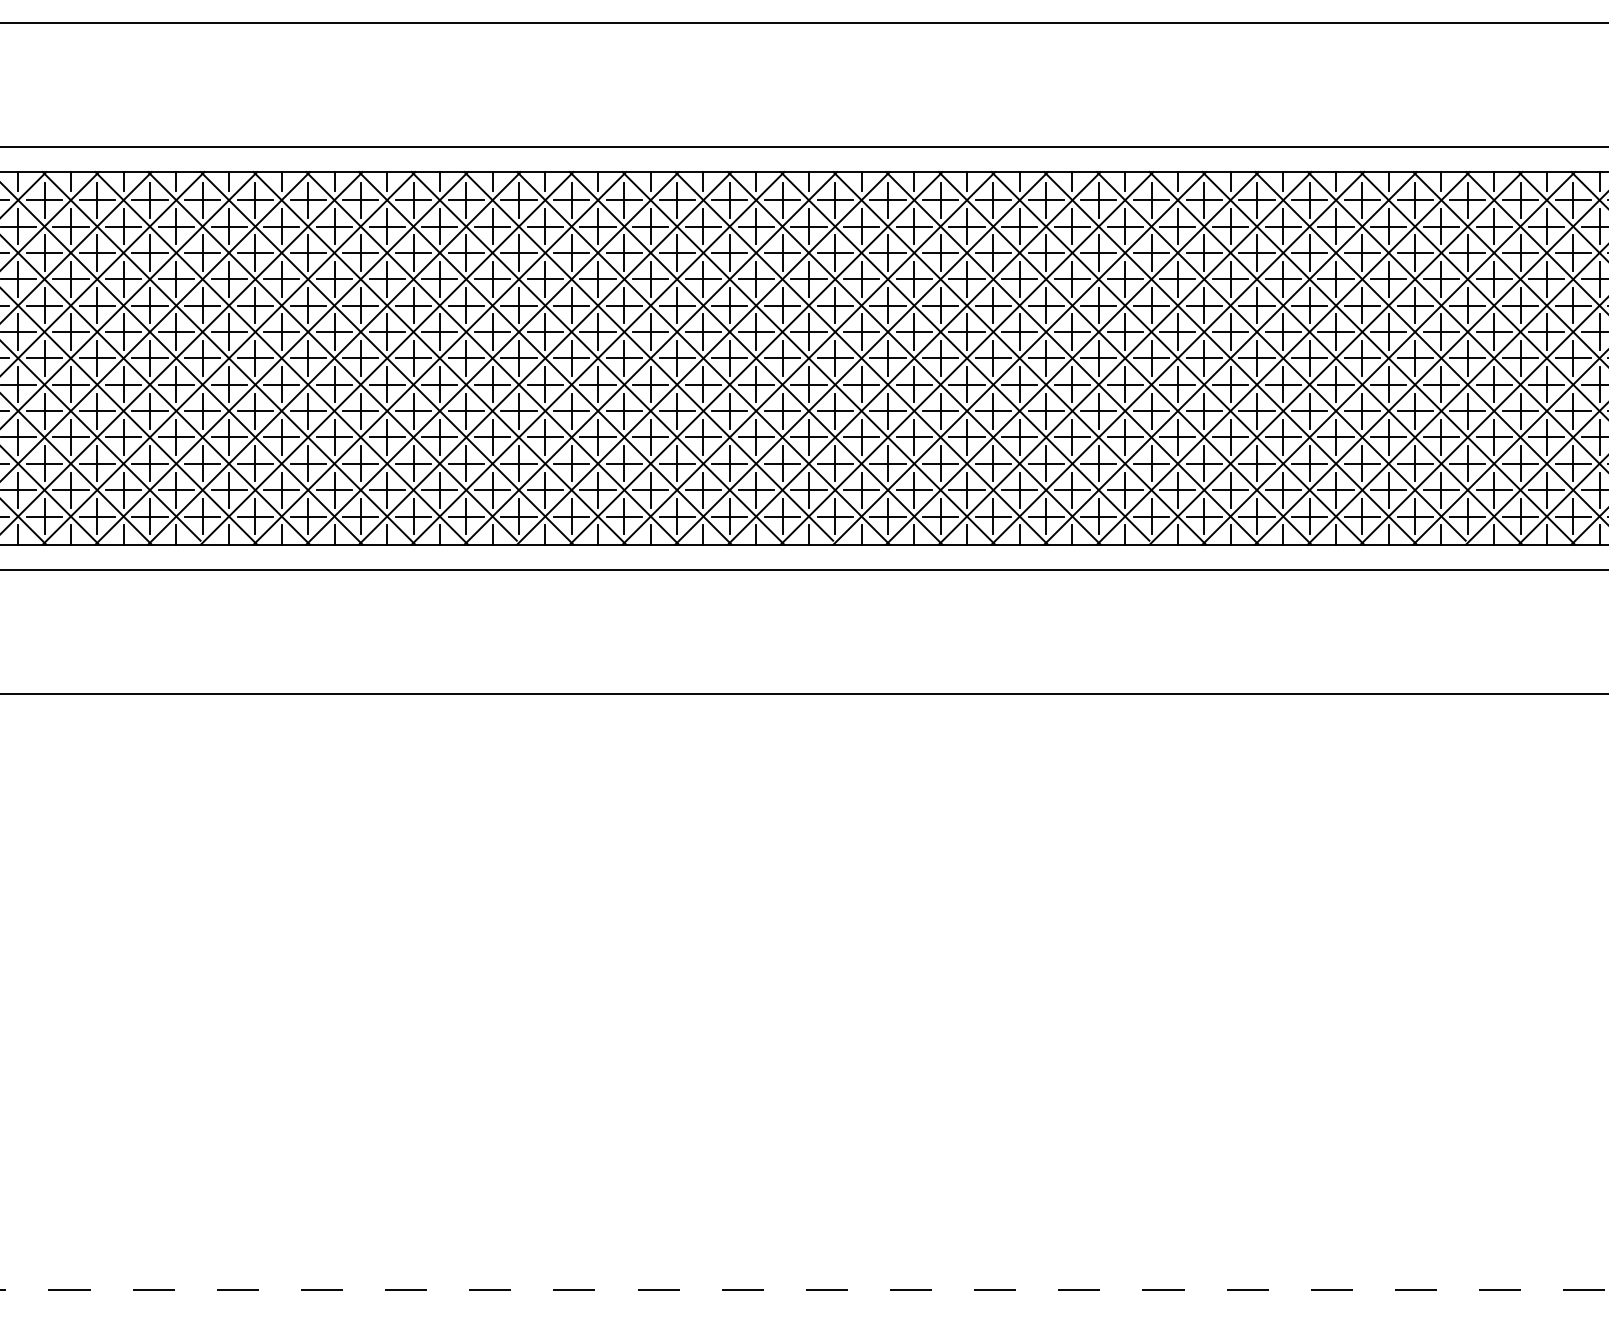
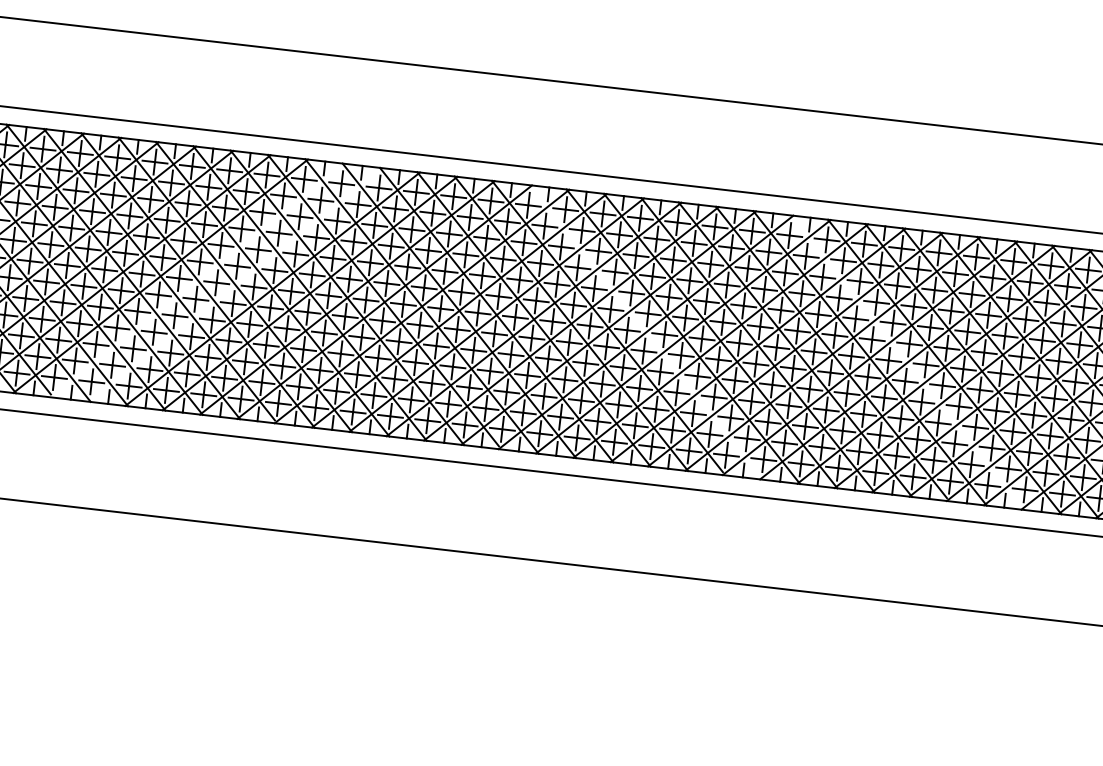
line: (386, 358) -> (197, 280), removed
line: (439, 358) -> (235, 284), removed
line: (1019, 358) -> (645, 332), removed
line: (1388, 358) -> (907, 362), removed

